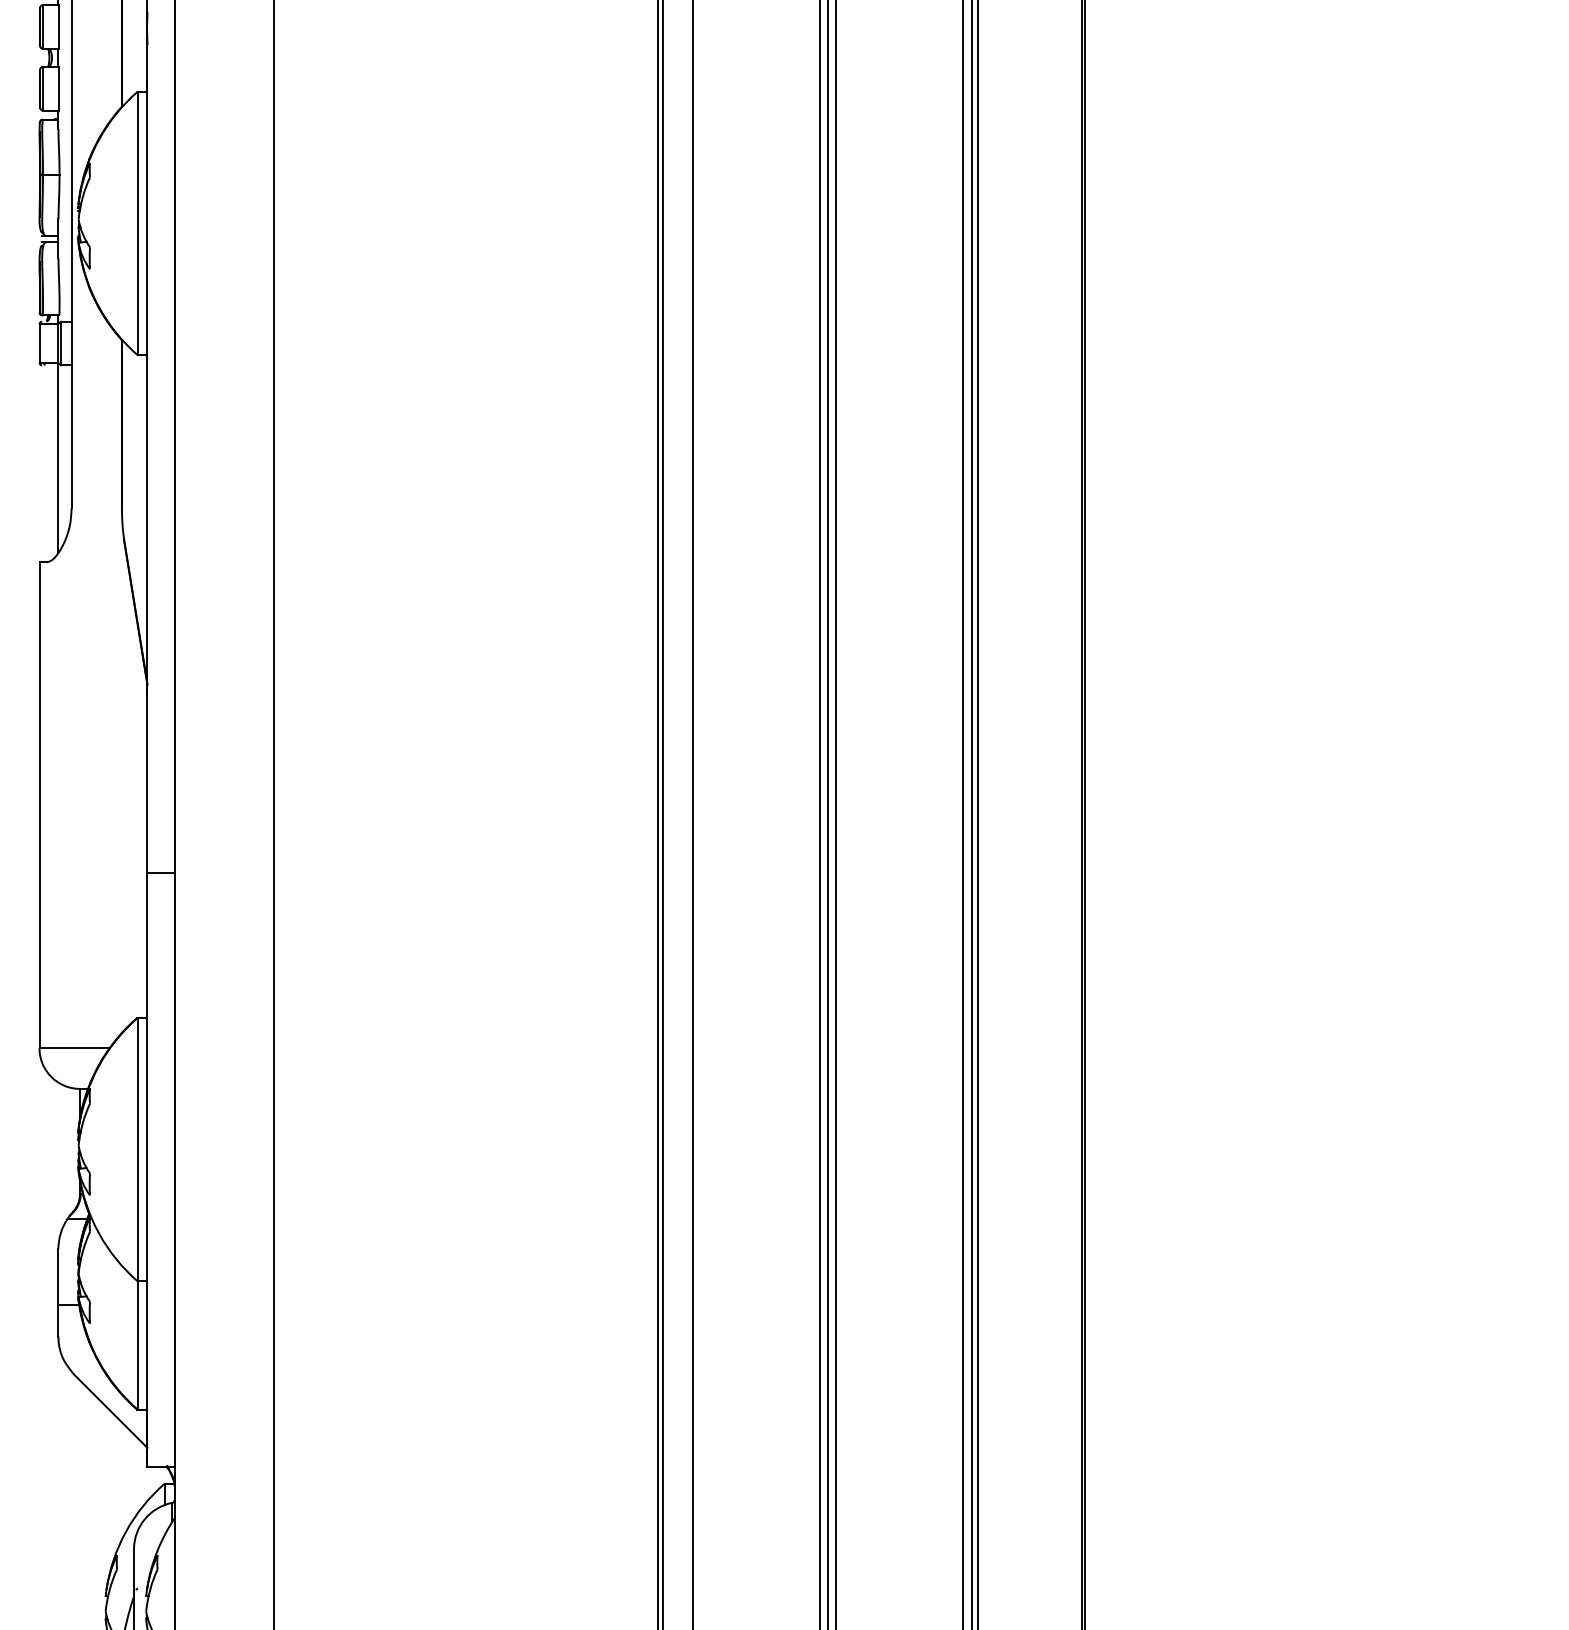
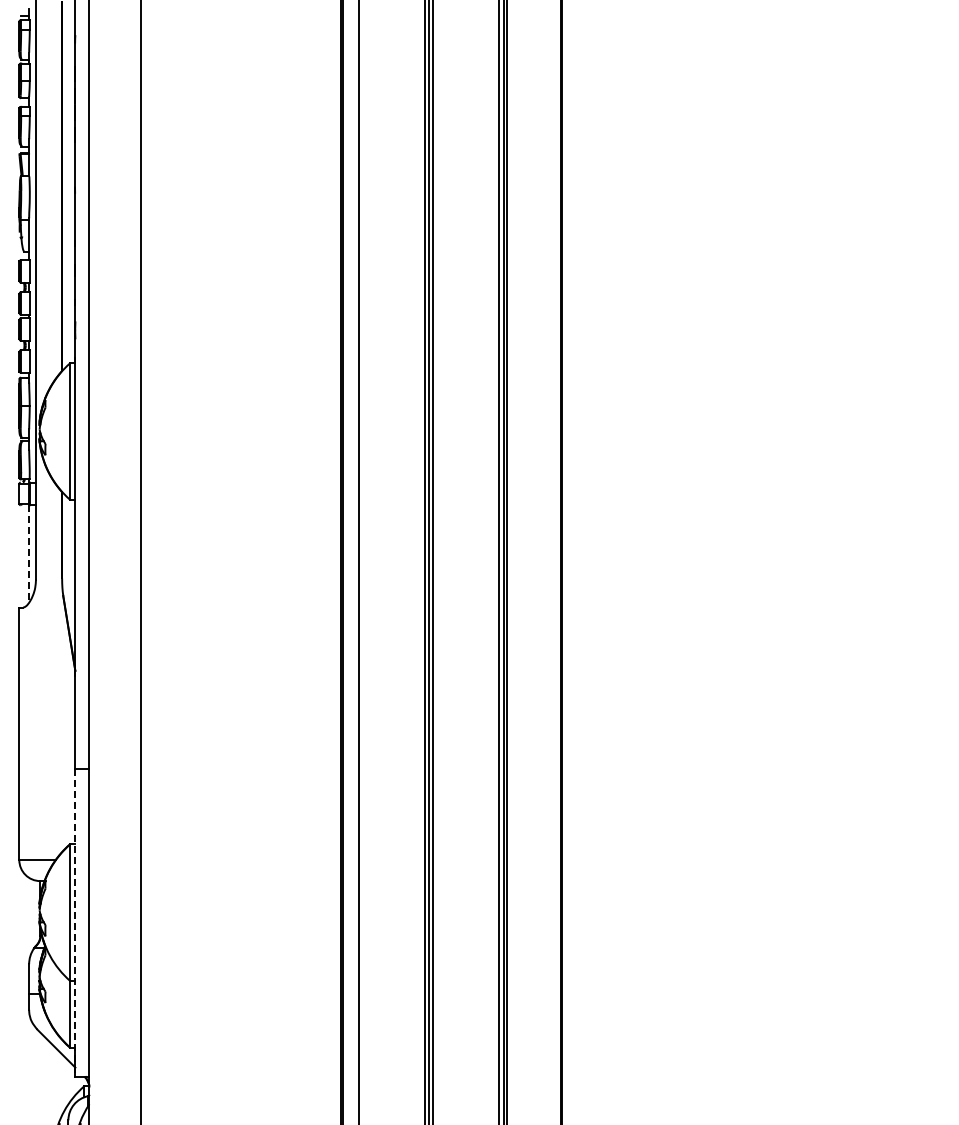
line: (59, 458) -> (29, 553), solid -> dashed
line: (147, 1170) -> (75, 923), solid -> dashed

